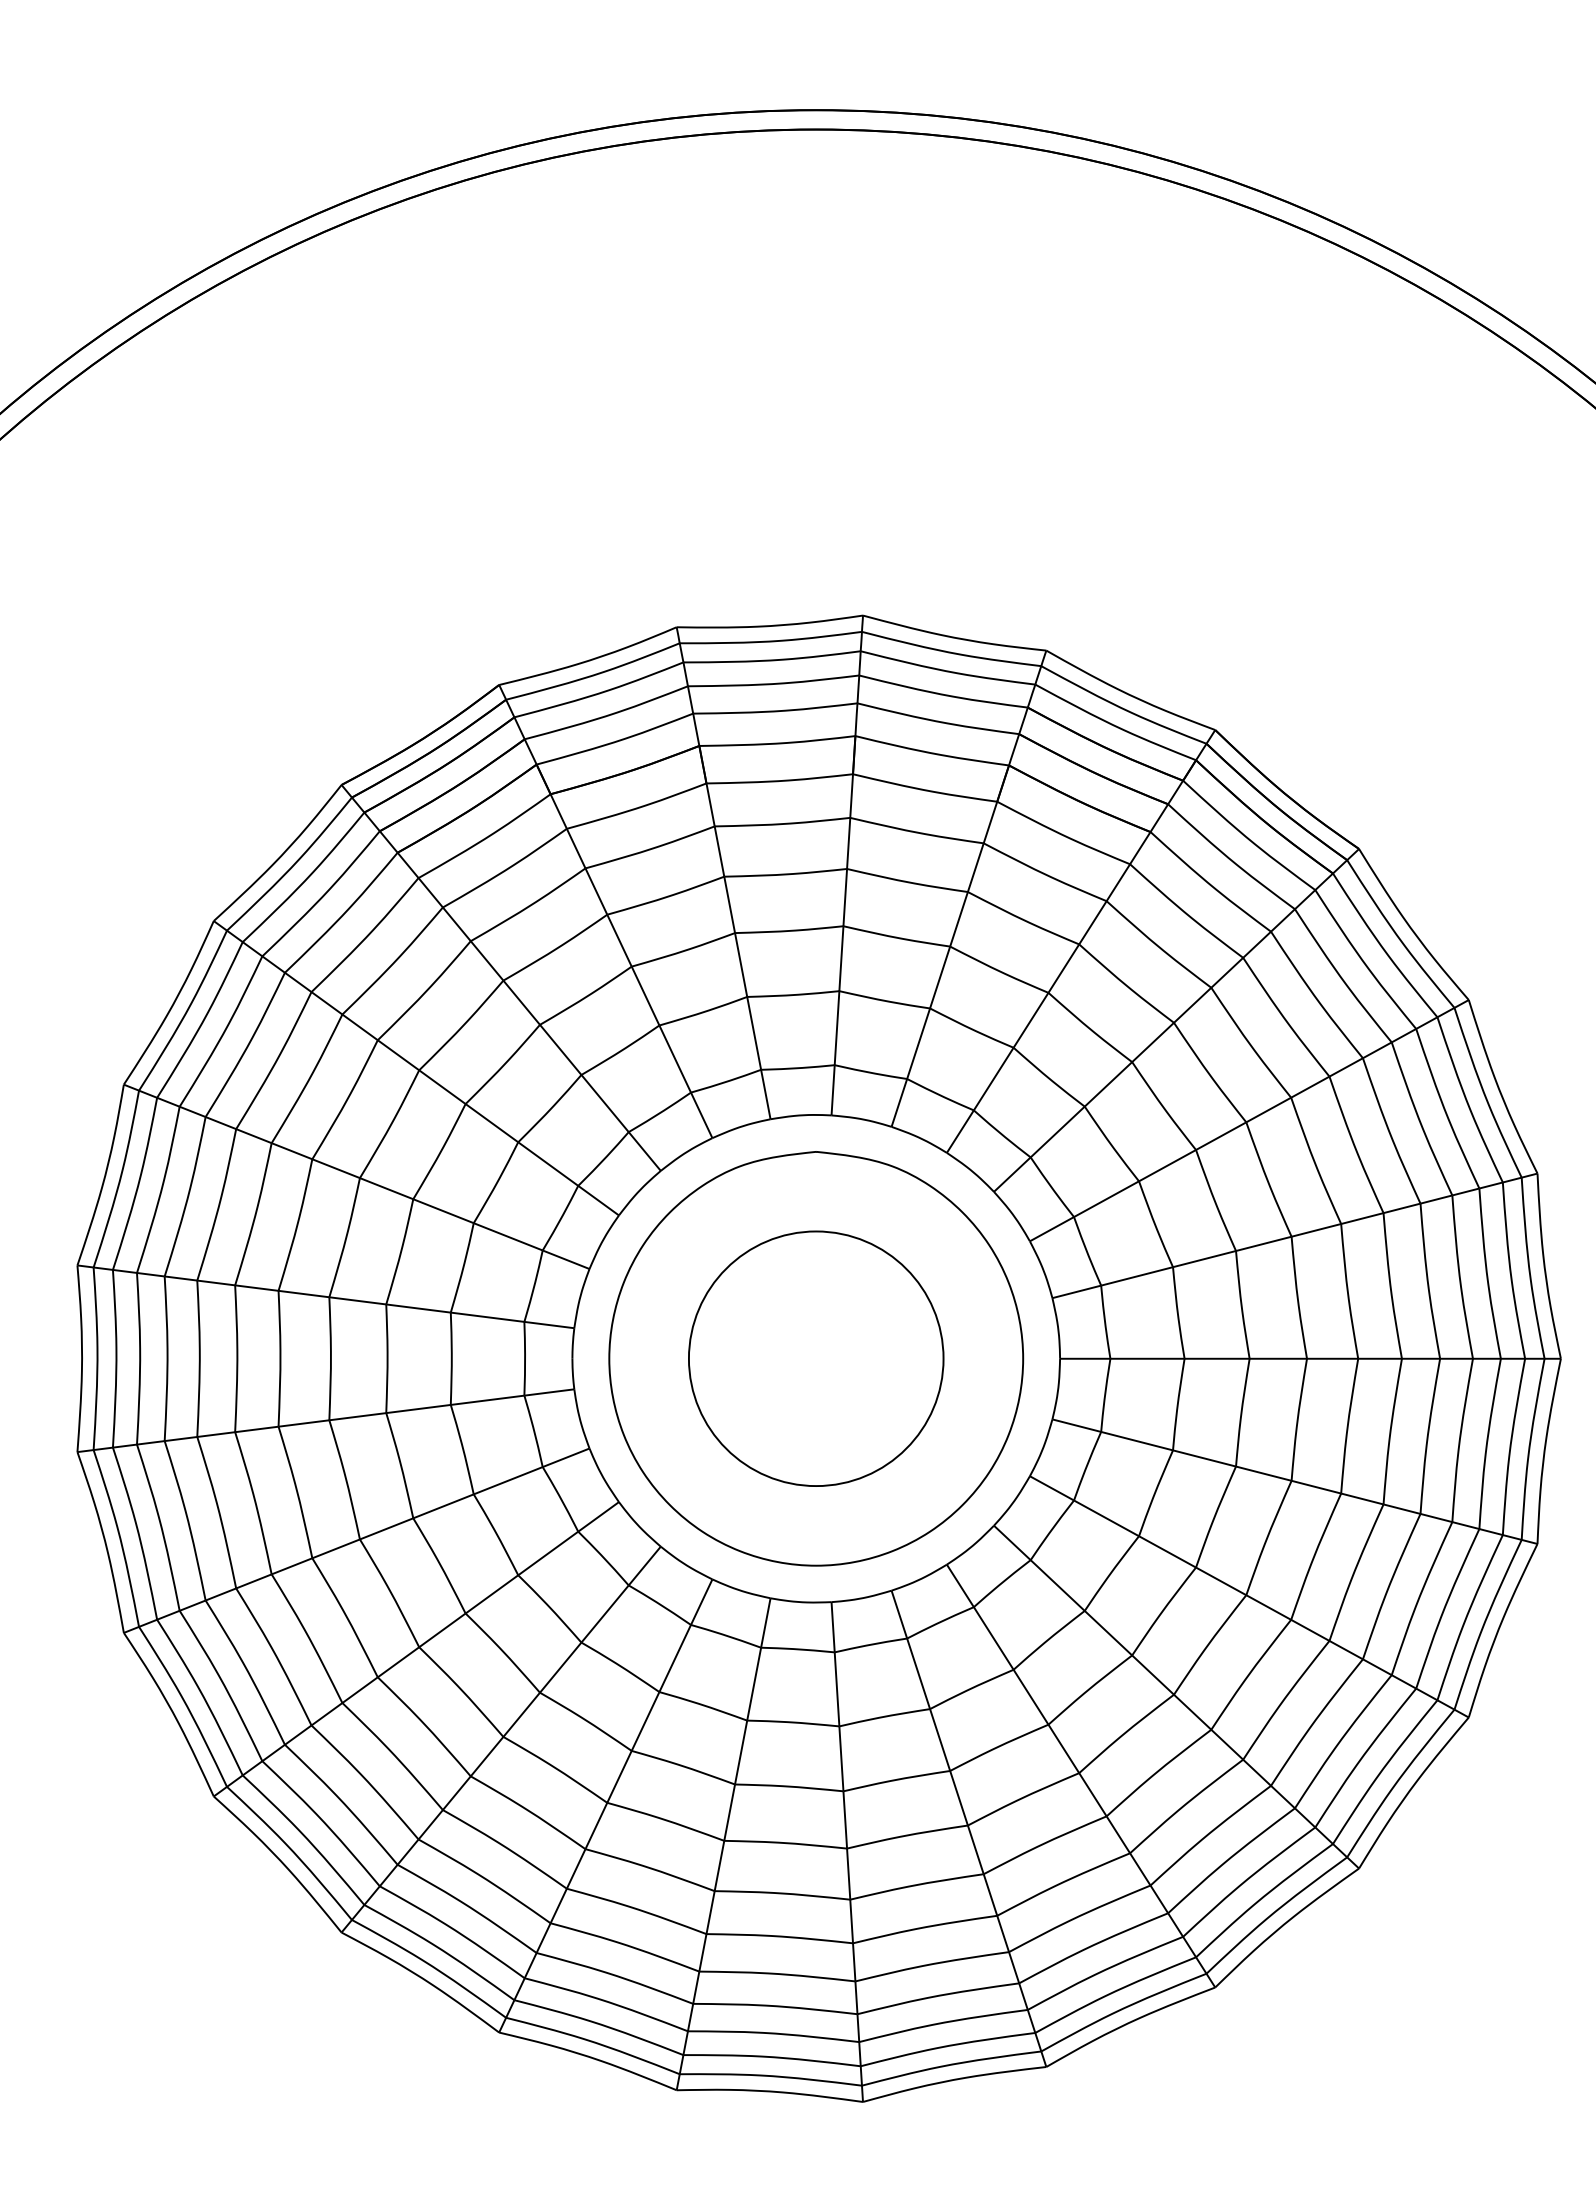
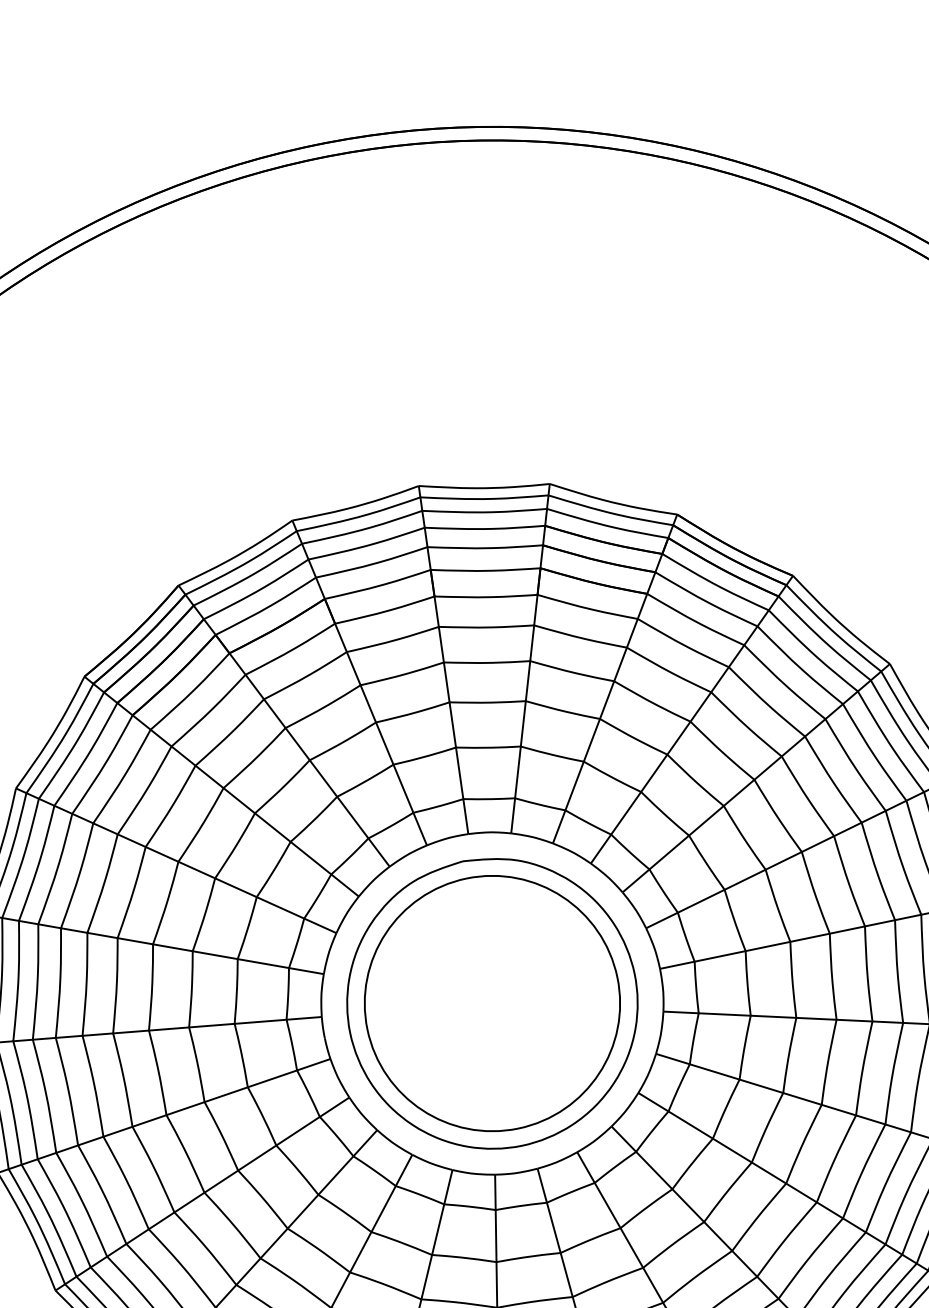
circle: (816, 1358) -> (492, 1003), size x1.43

